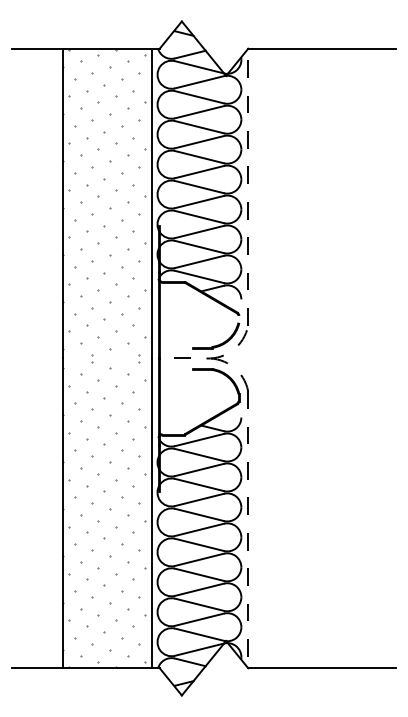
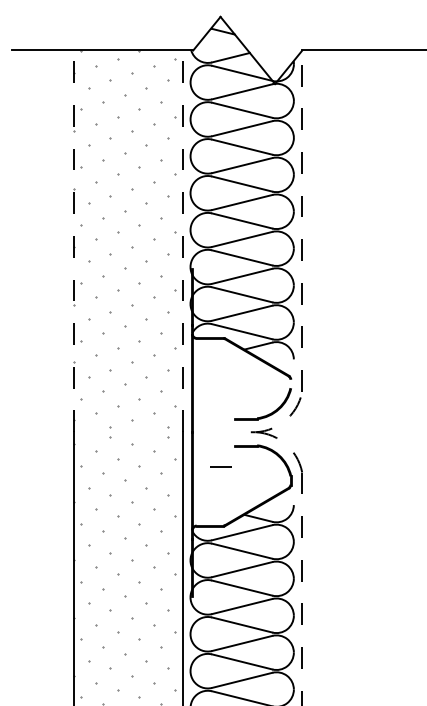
line: (63, 203) -> (74, 241), solid -> dashed
line: (151, 203) -> (183, 241), solid -> dashed
line: (182, 357) -> (221, 465), moved

